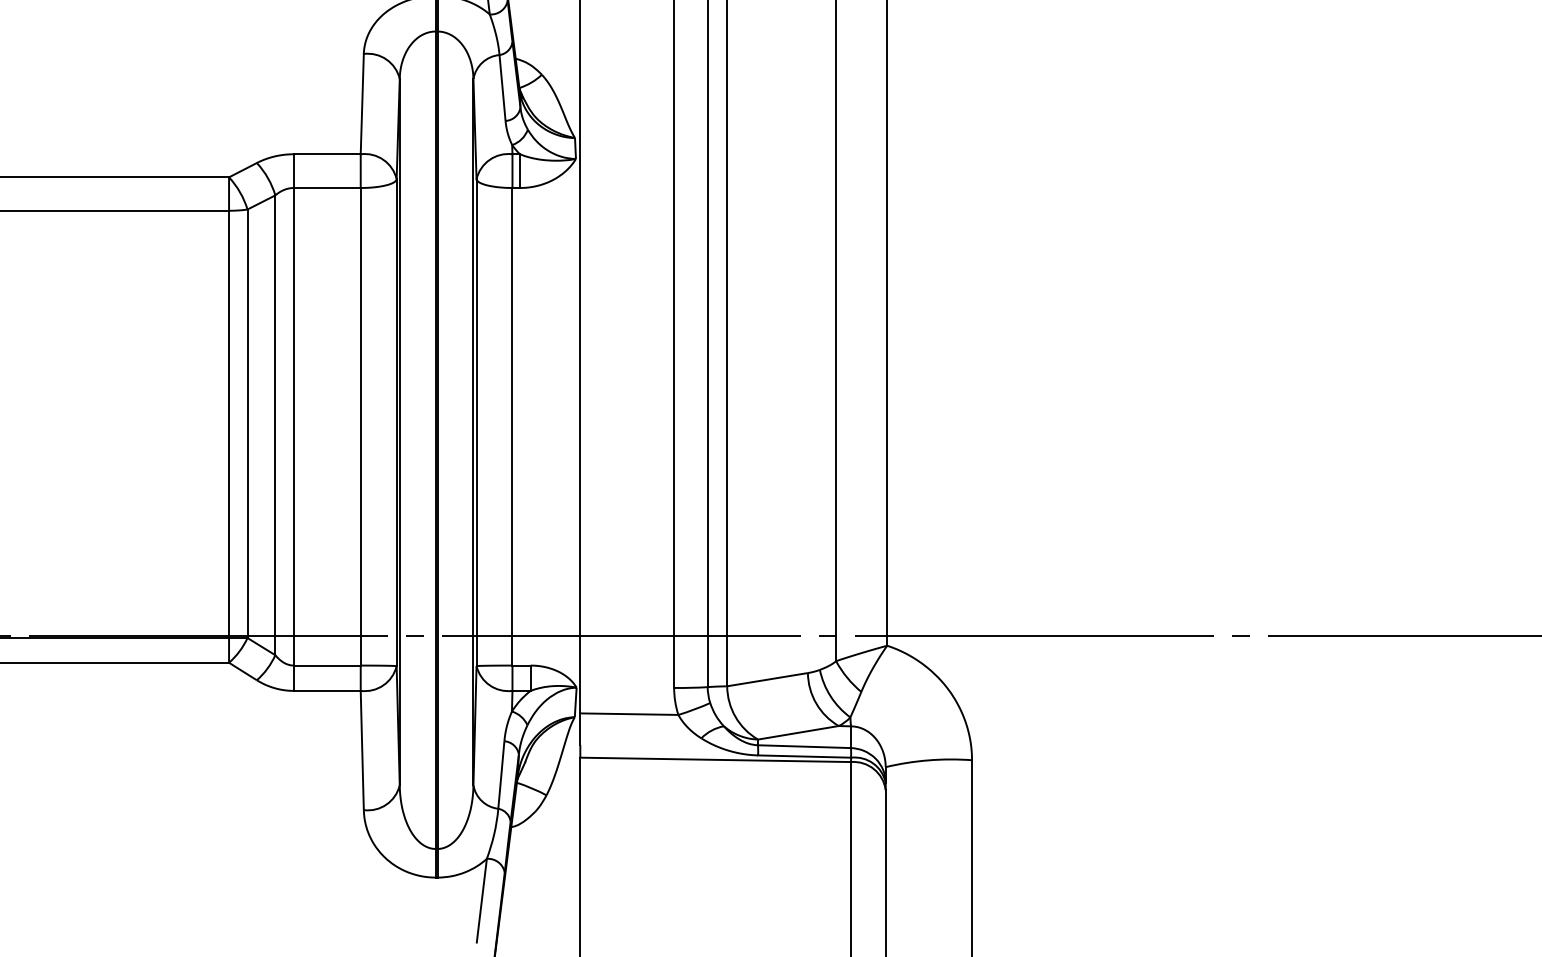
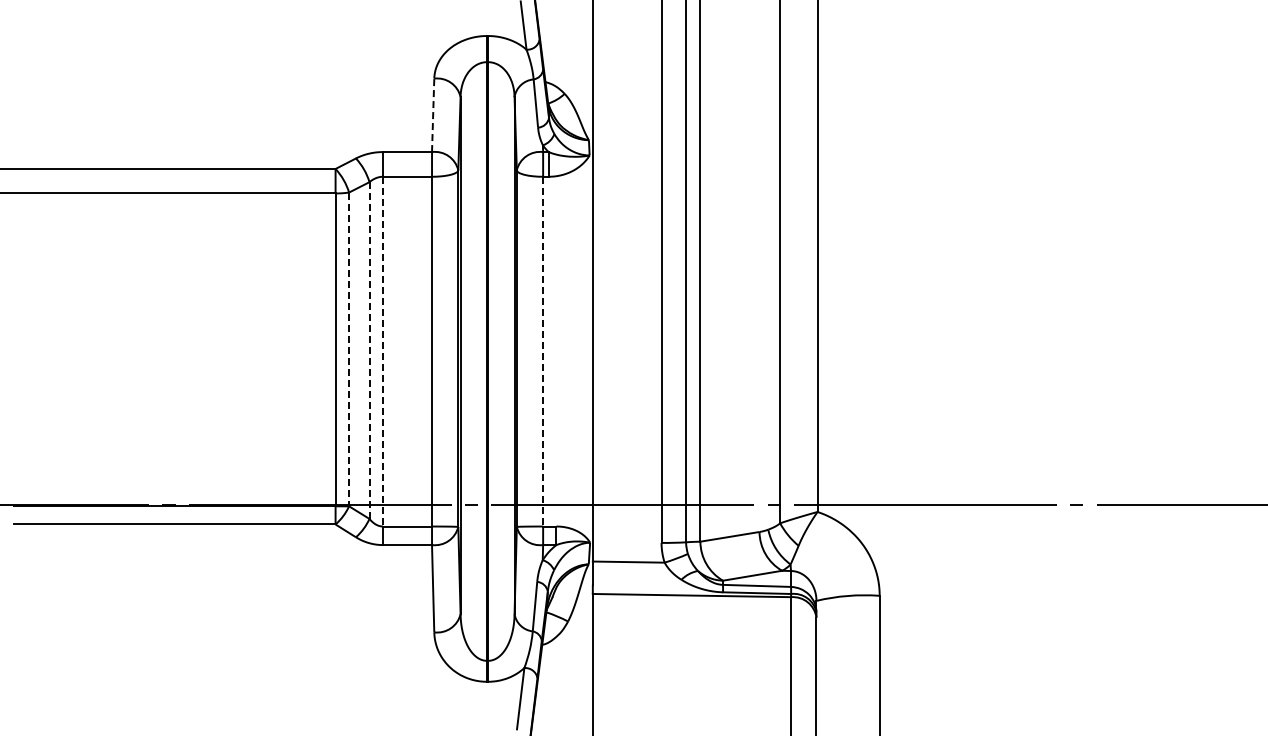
line: (362, 104) -> (433, 115), solid -> dashed
line: (248, 423) -> (349, 349), solid -> dashed
line: (275, 425) -> (369, 350), solid -> dashed
line: (294, 426) -> (383, 351), solid -> dashed
line: (512, 426) -> (543, 351), solid -> dashed

